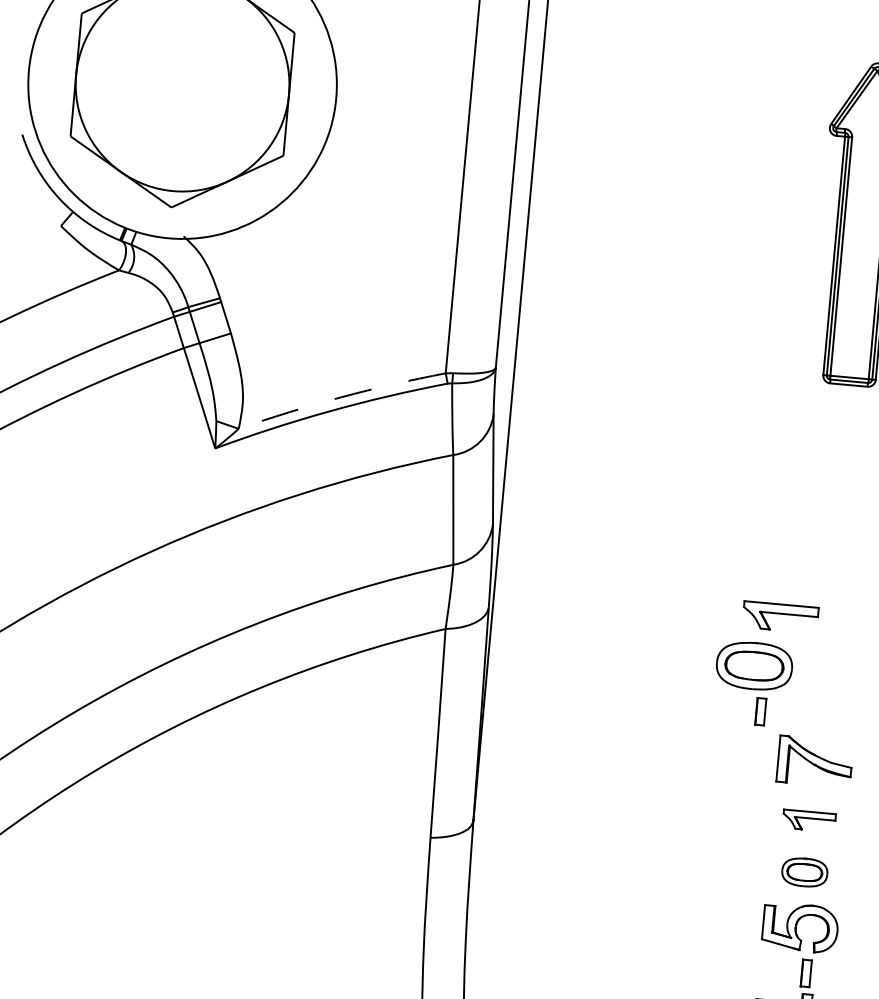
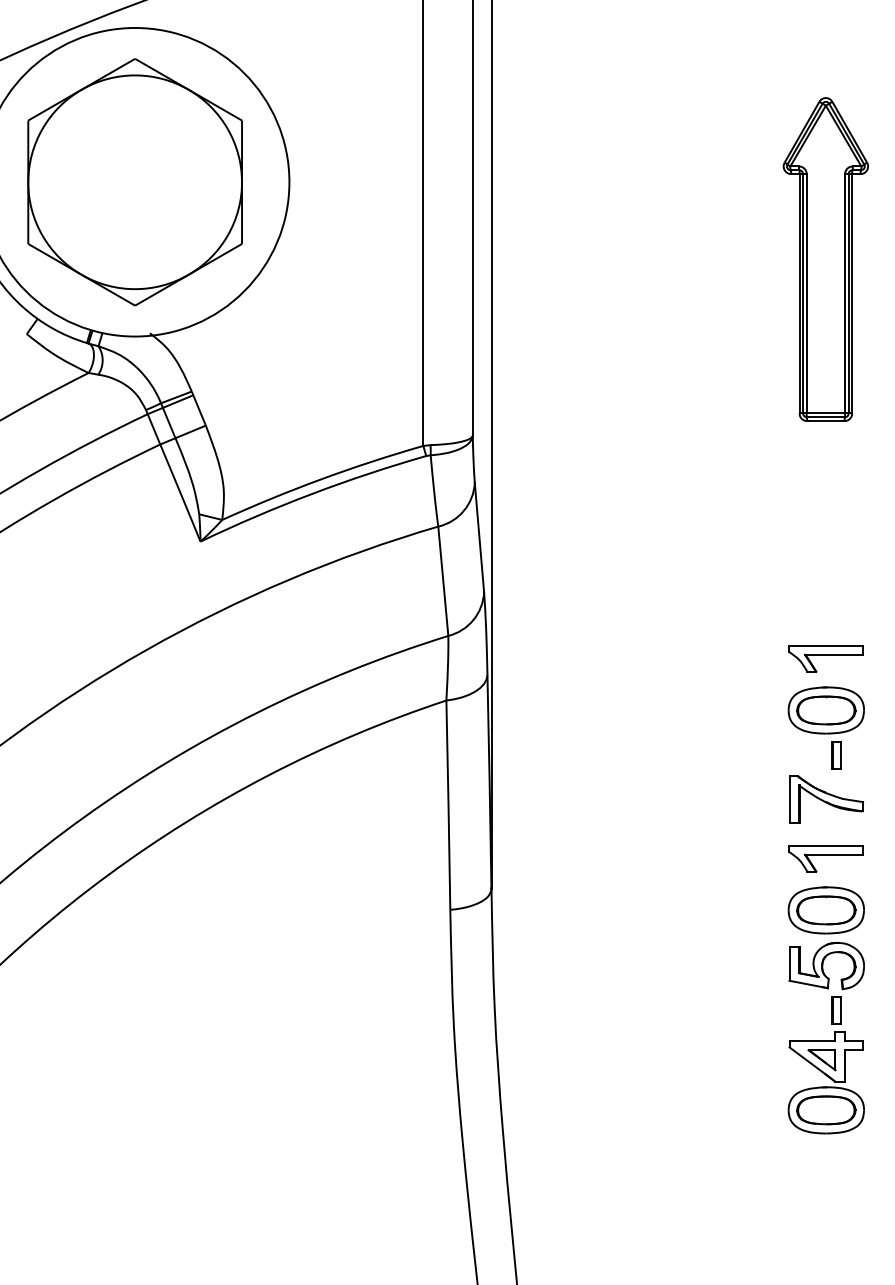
arc: (341, 397) -> (321, 479), dashed -> solid
part: (780, 617) -> (825, 658), moved
part: (752, 682) -> (825, 727), moved
part: (808, 820) -> (825, 858), size x1.43
part: (804, 872) -> (825, 910), size x1.67

